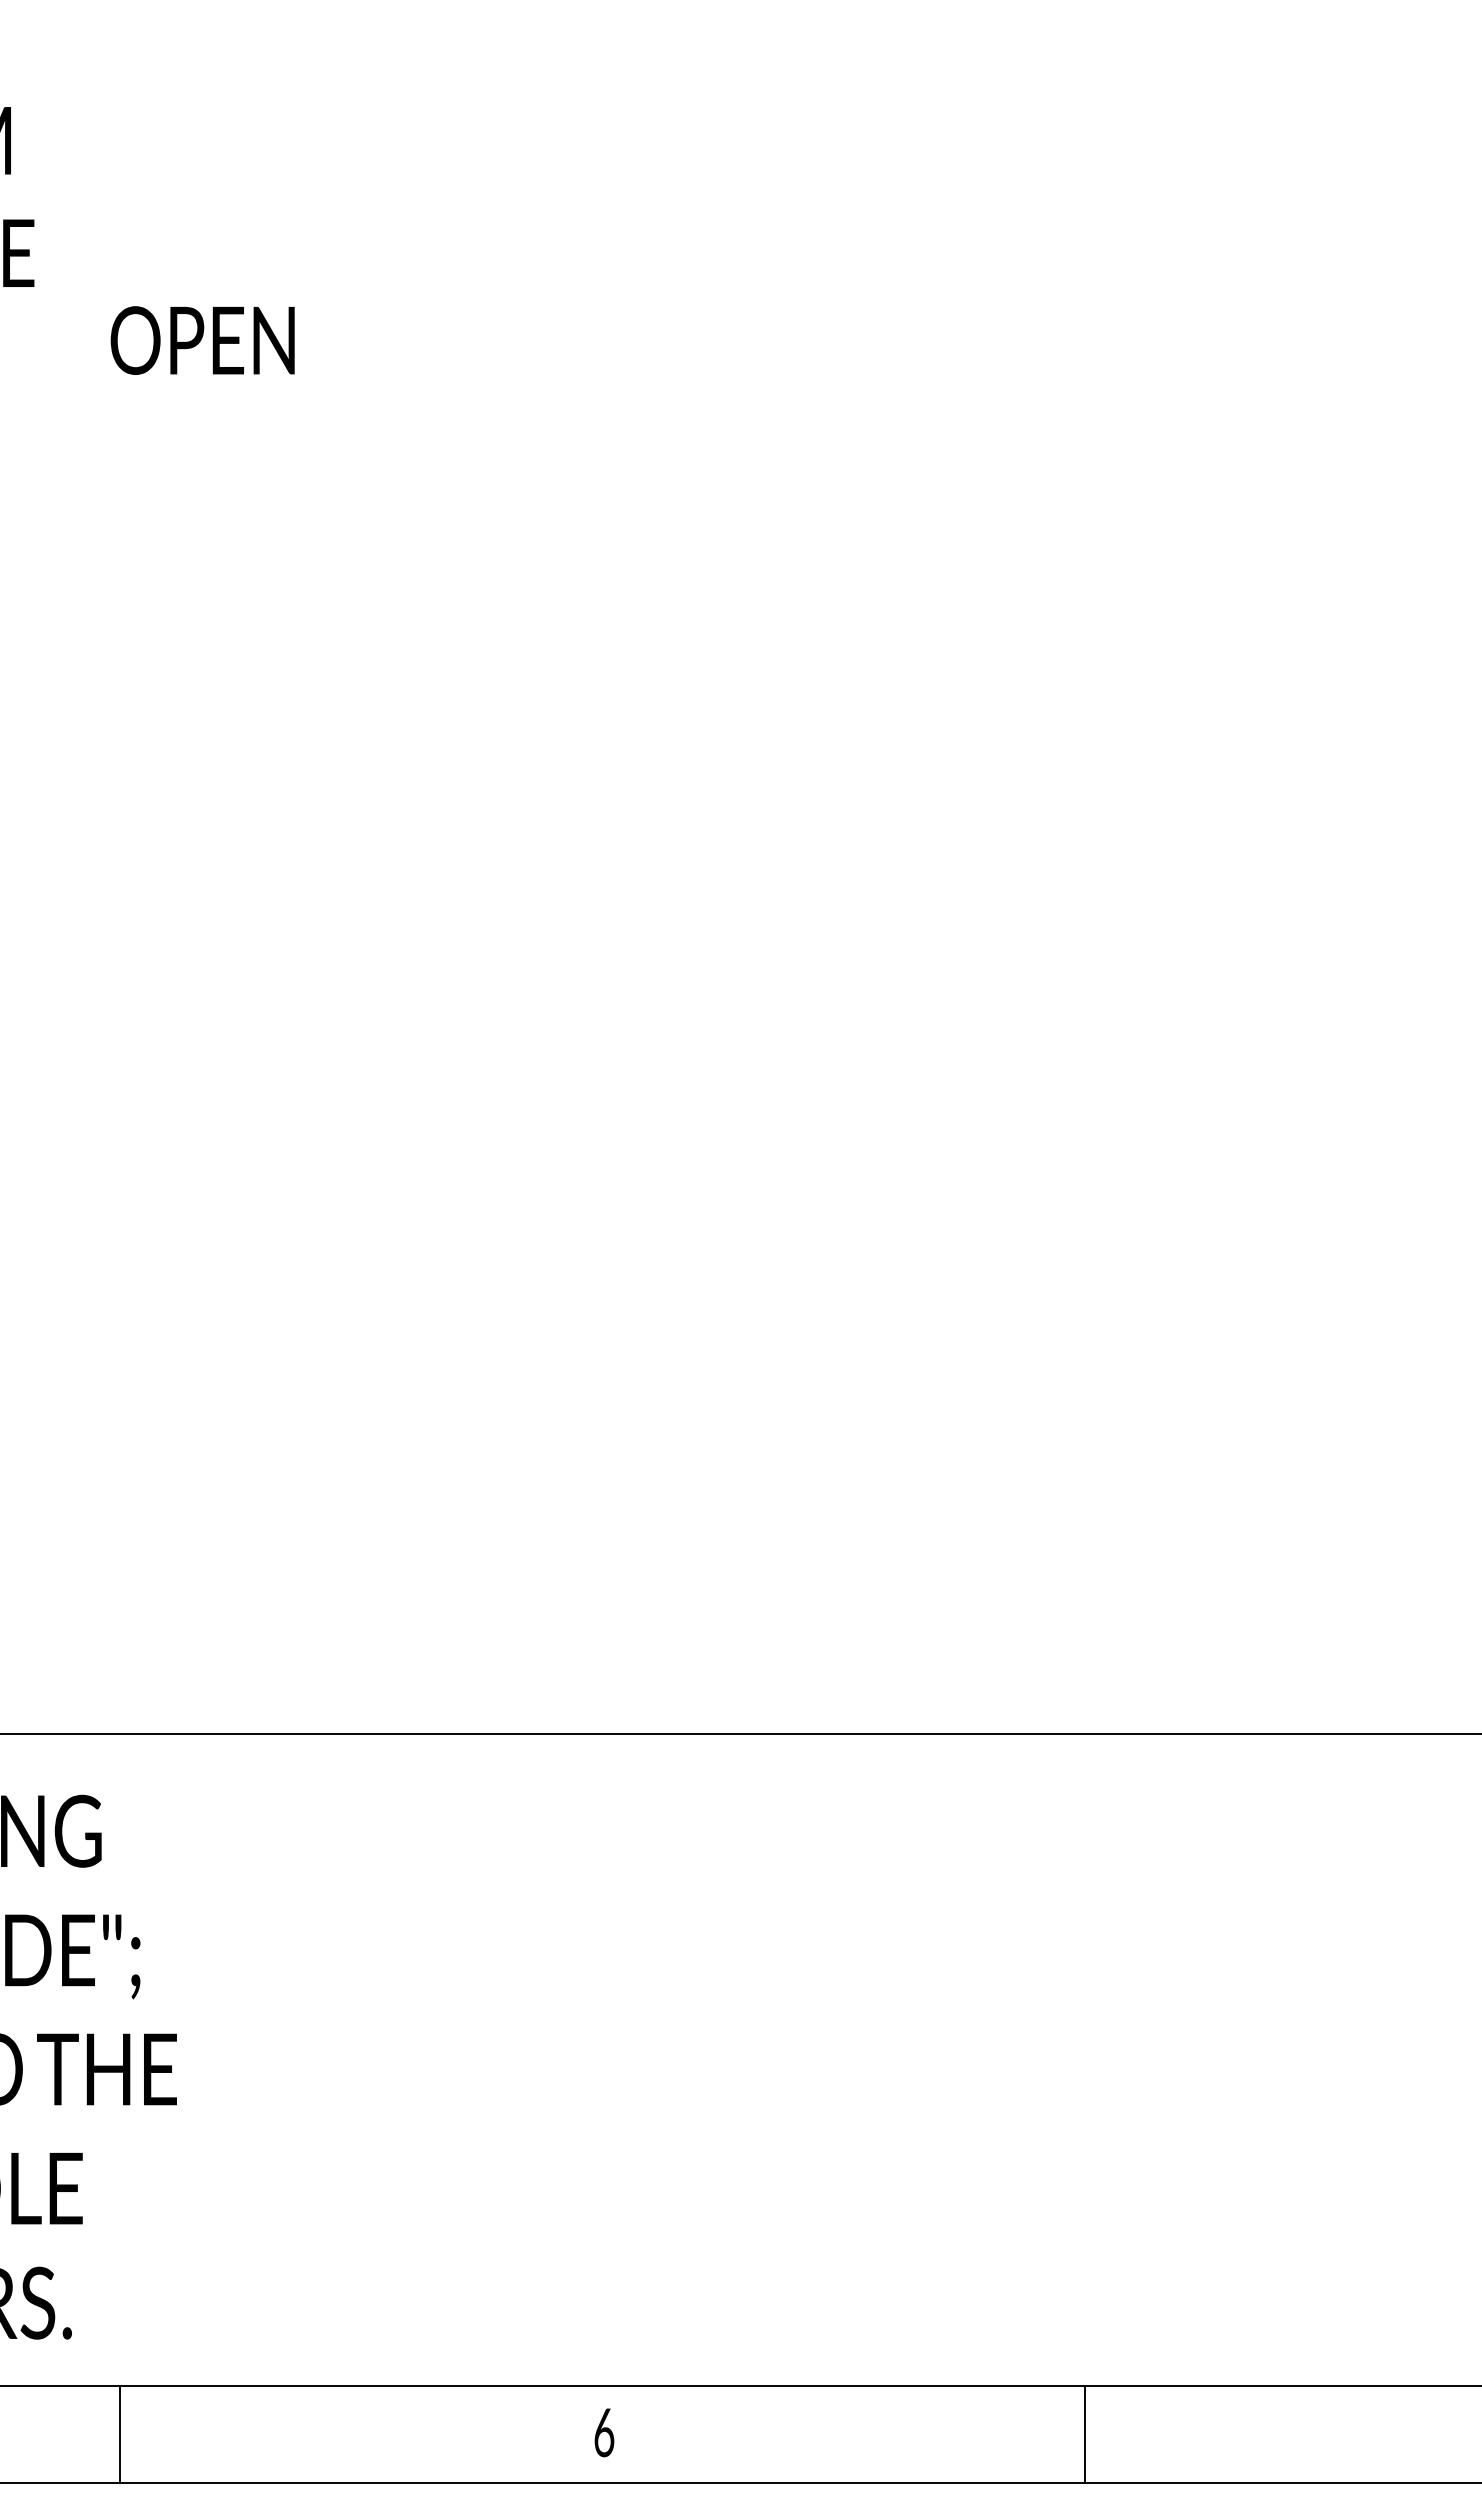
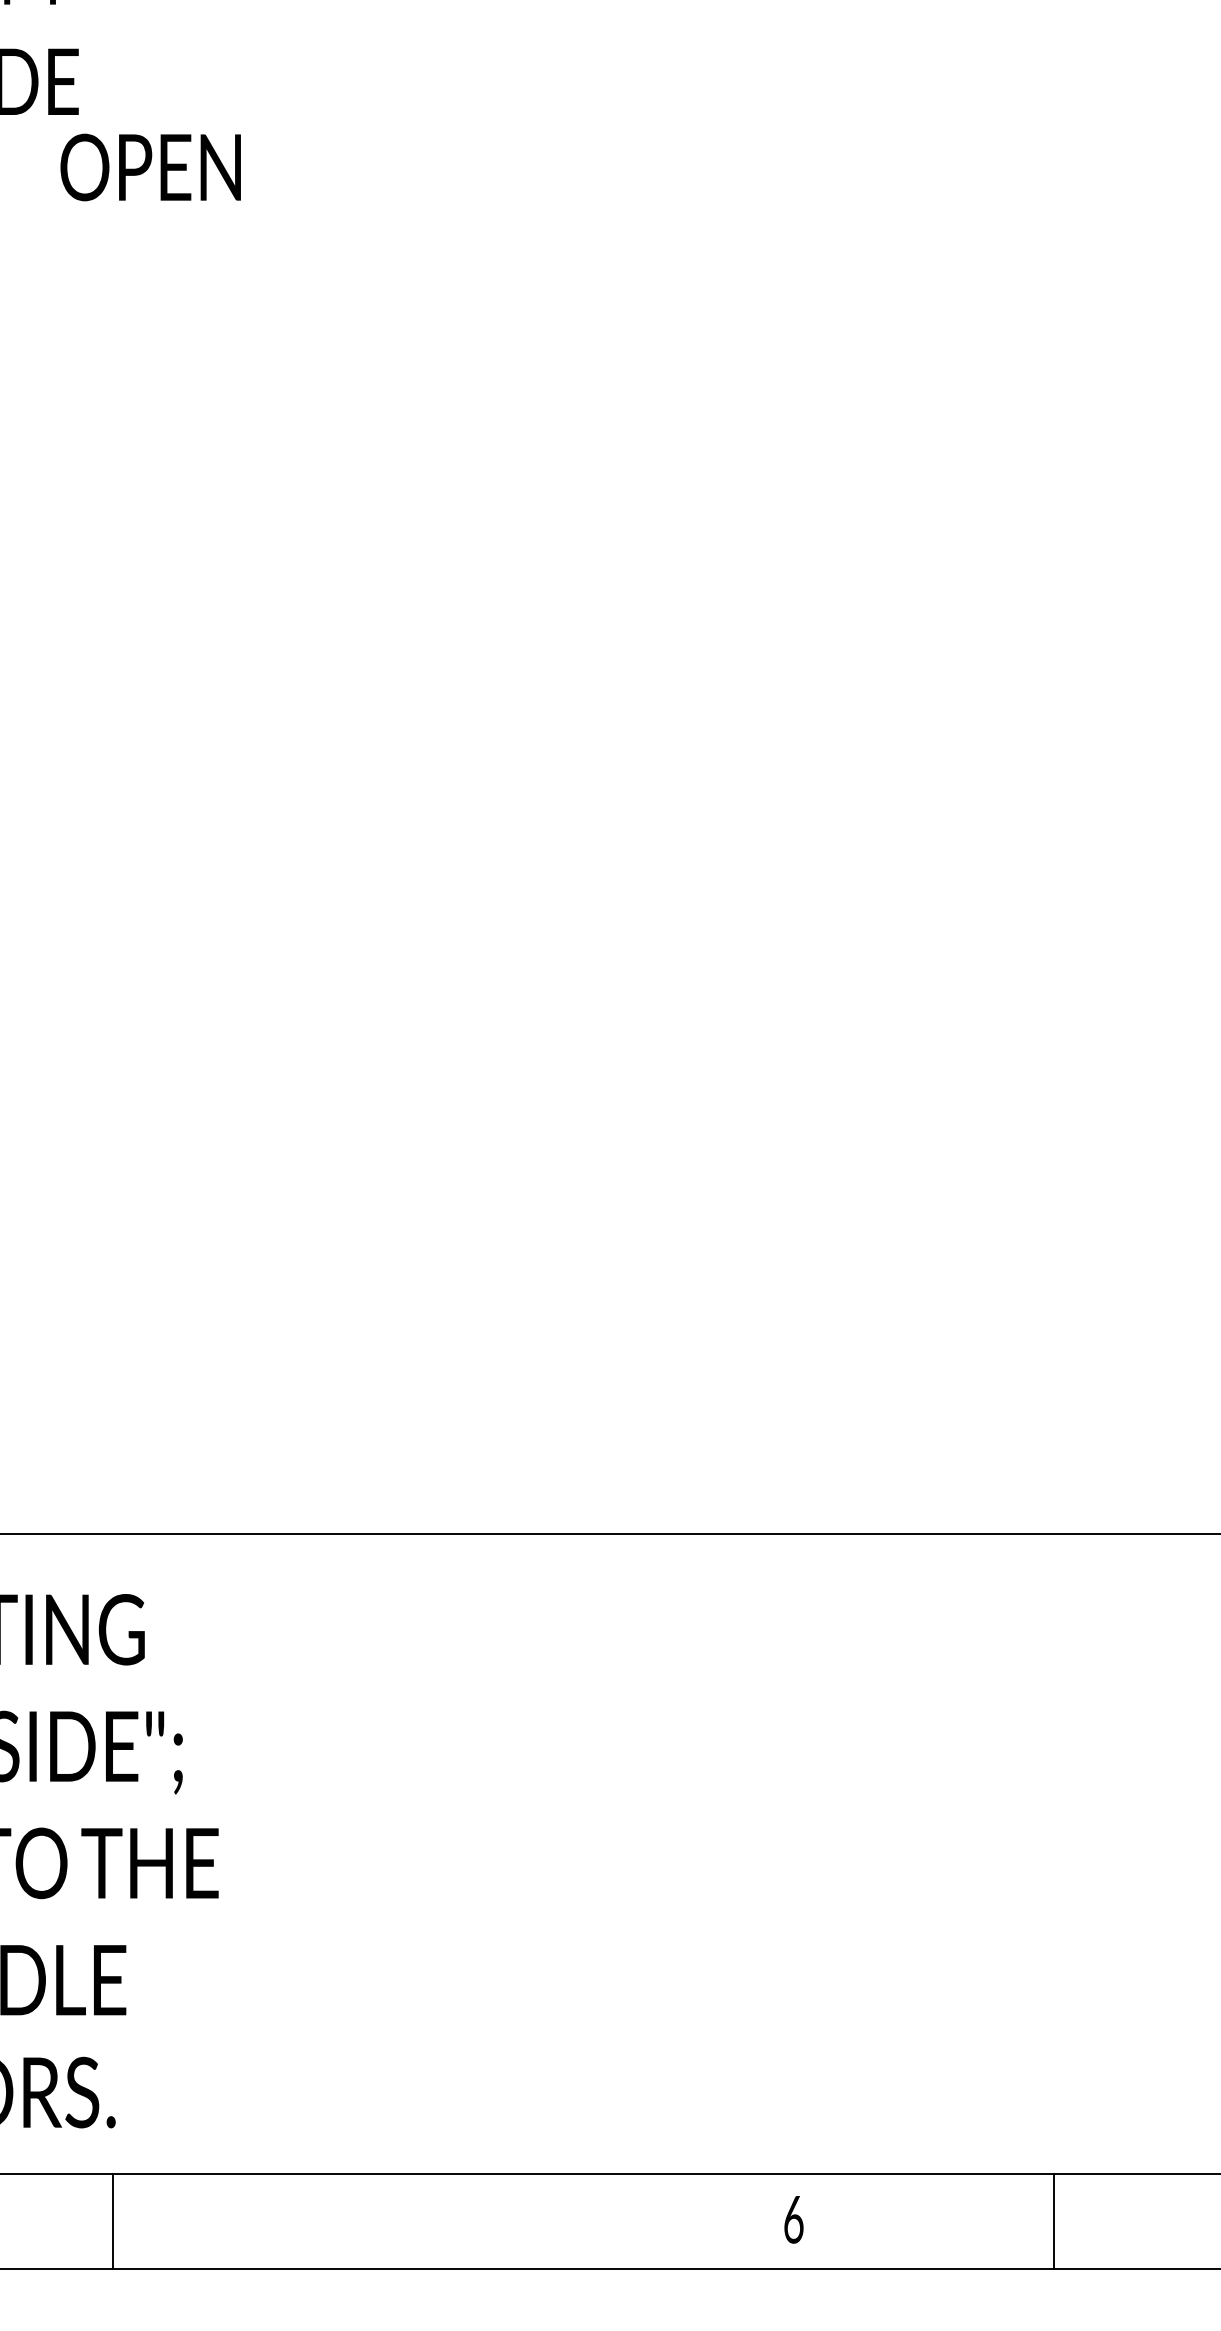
text: (202, 340) -> (150, 167), moved
text: (604, 2432) -> (793, 2219), moved
line: (120, 2434) -> (113, 2221), moved
line: (1084, 2434) -> (1053, 2221), moved

